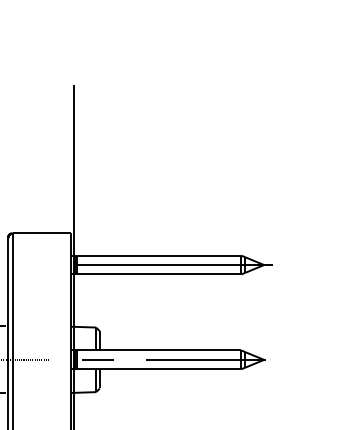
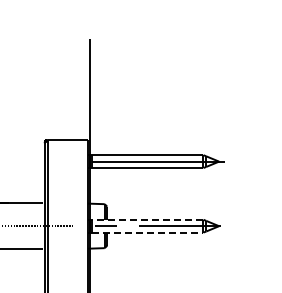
line: (158, 350) -> (147, 219), solid -> dashed
line: (158, 369) -> (147, 232), solid -> dashed

